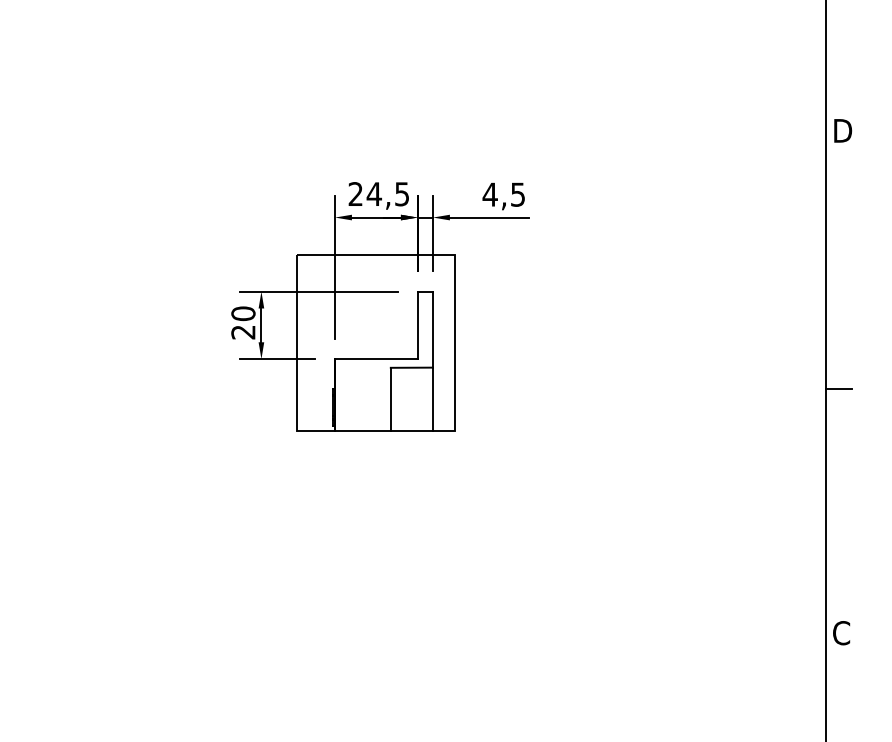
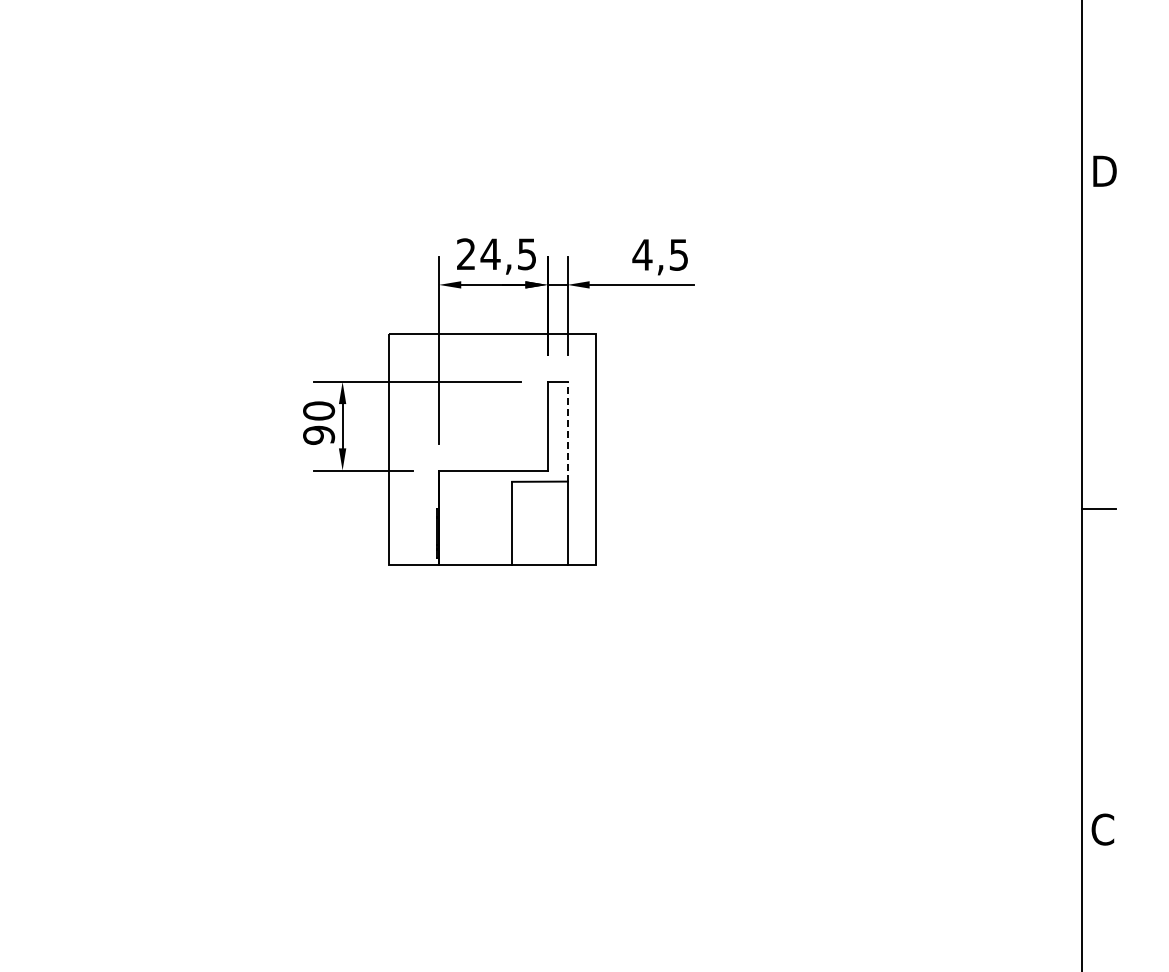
line: (433, 329) -> (567, 431), solid -> dashed
text: (243, 331) -> (319, 434), 20 -> 90

